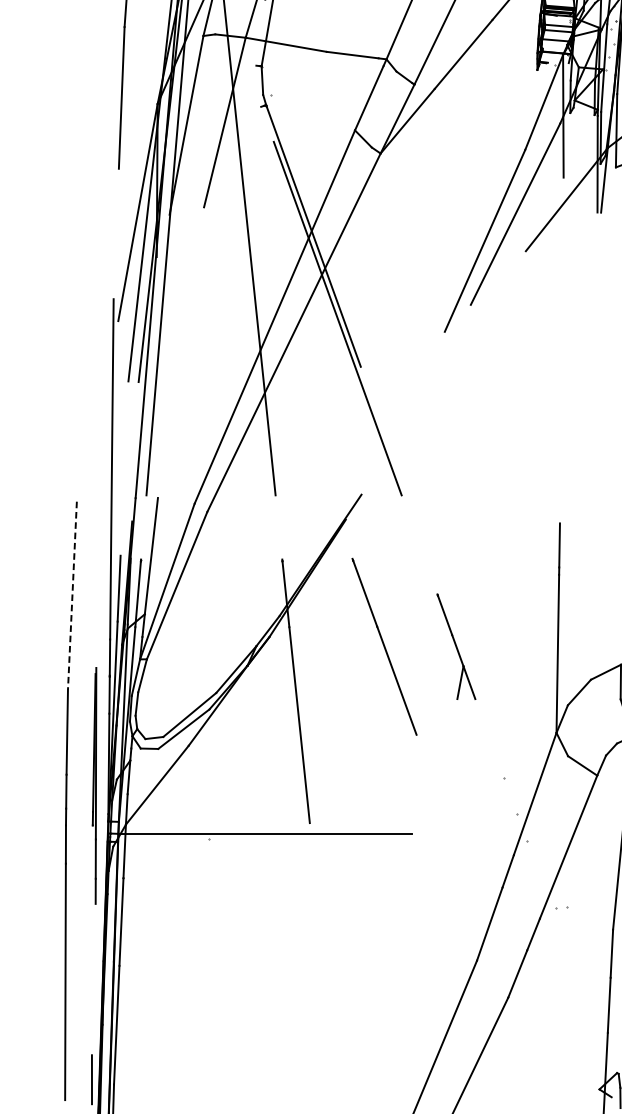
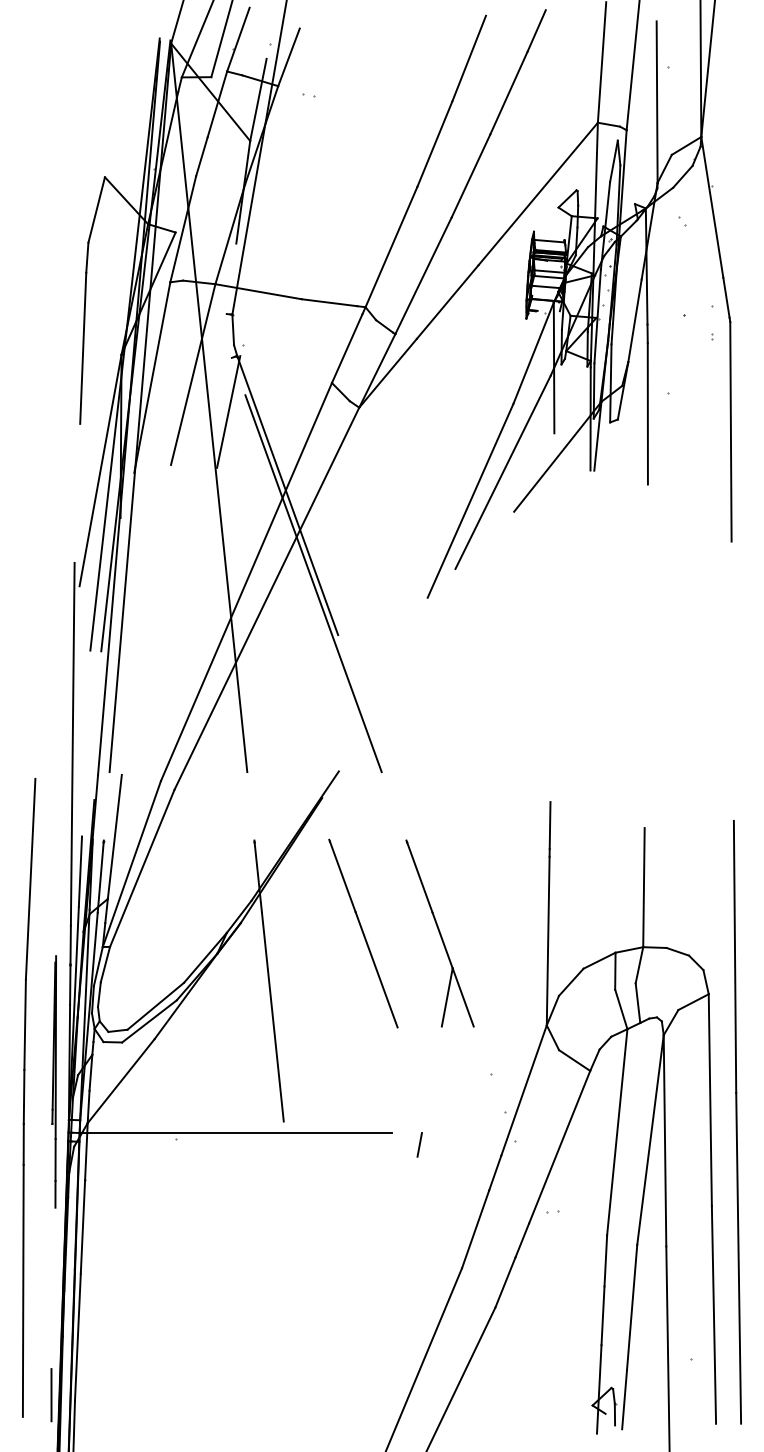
line: (257, 157) -> (228, 411), added
line: (72, 596) -> (30, 879), dashed -> solid
part: (455, 646) -> (439, 933), size x1.67
line: (437, 844) -> (419, 1144), added

